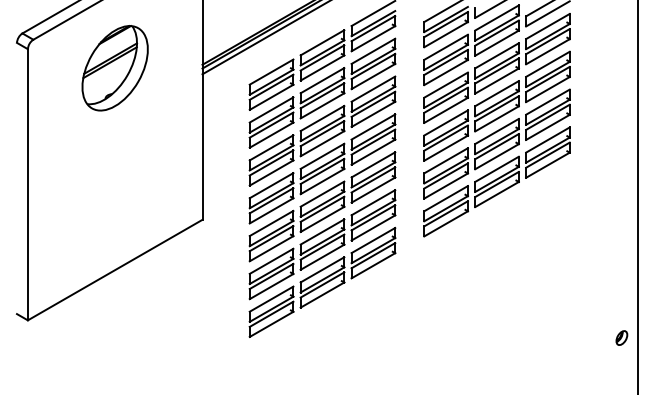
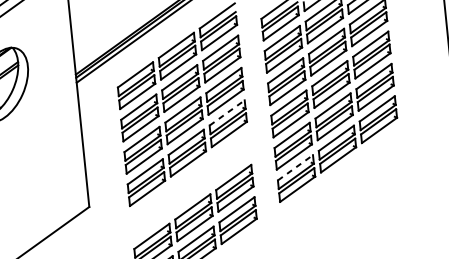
line: (373, 126) -> (227, 112), solid -> dashed
line: (446, 198) -> (295, 167), solid -> dashed
part: (322, 206) -> (190, 185), removed

